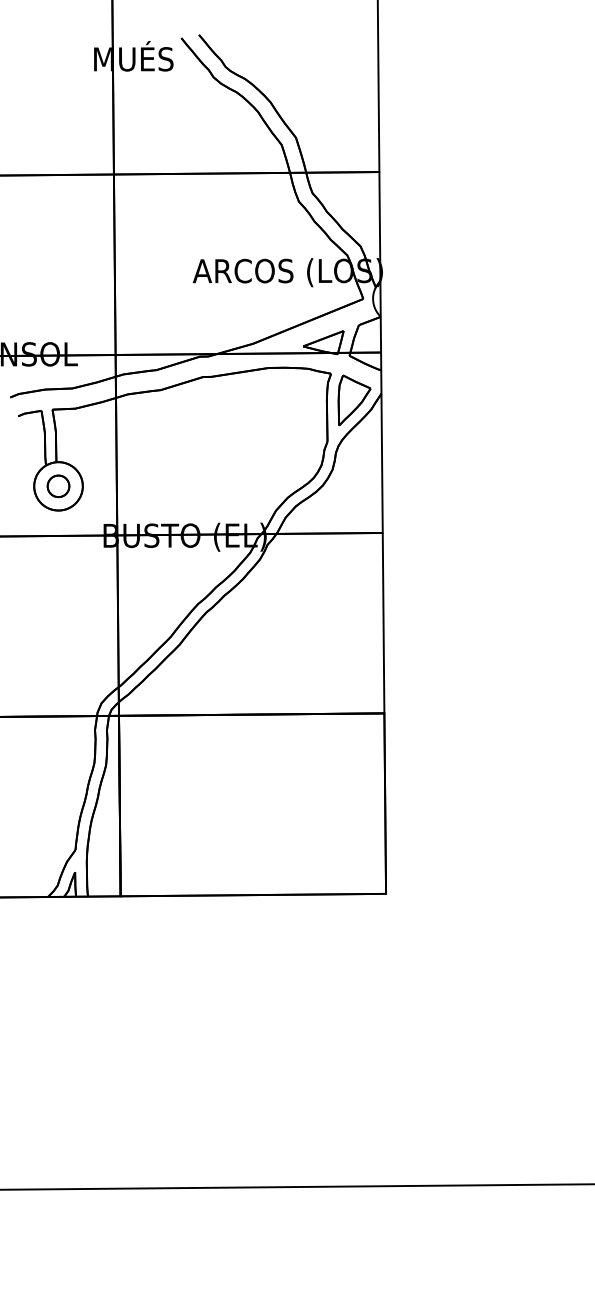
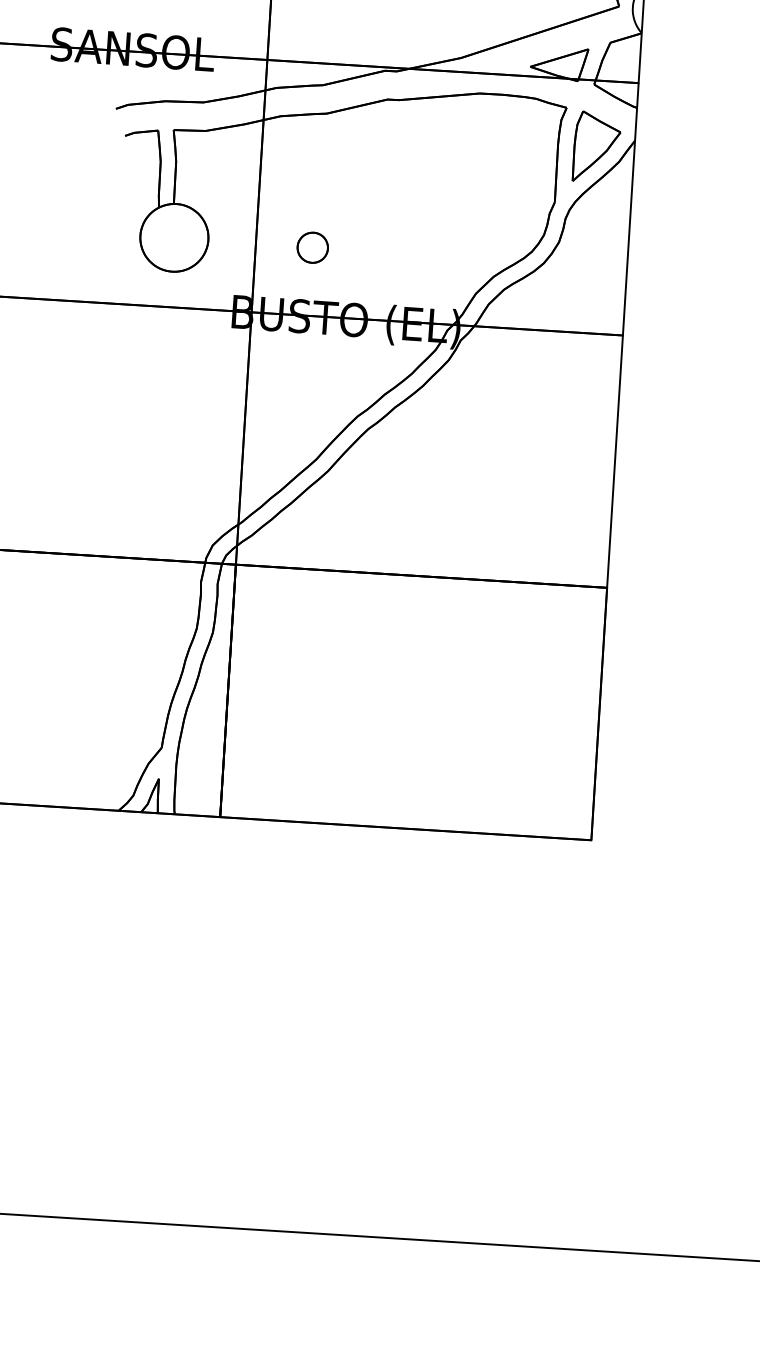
part: (58, 486) -> (312, 247), moved

